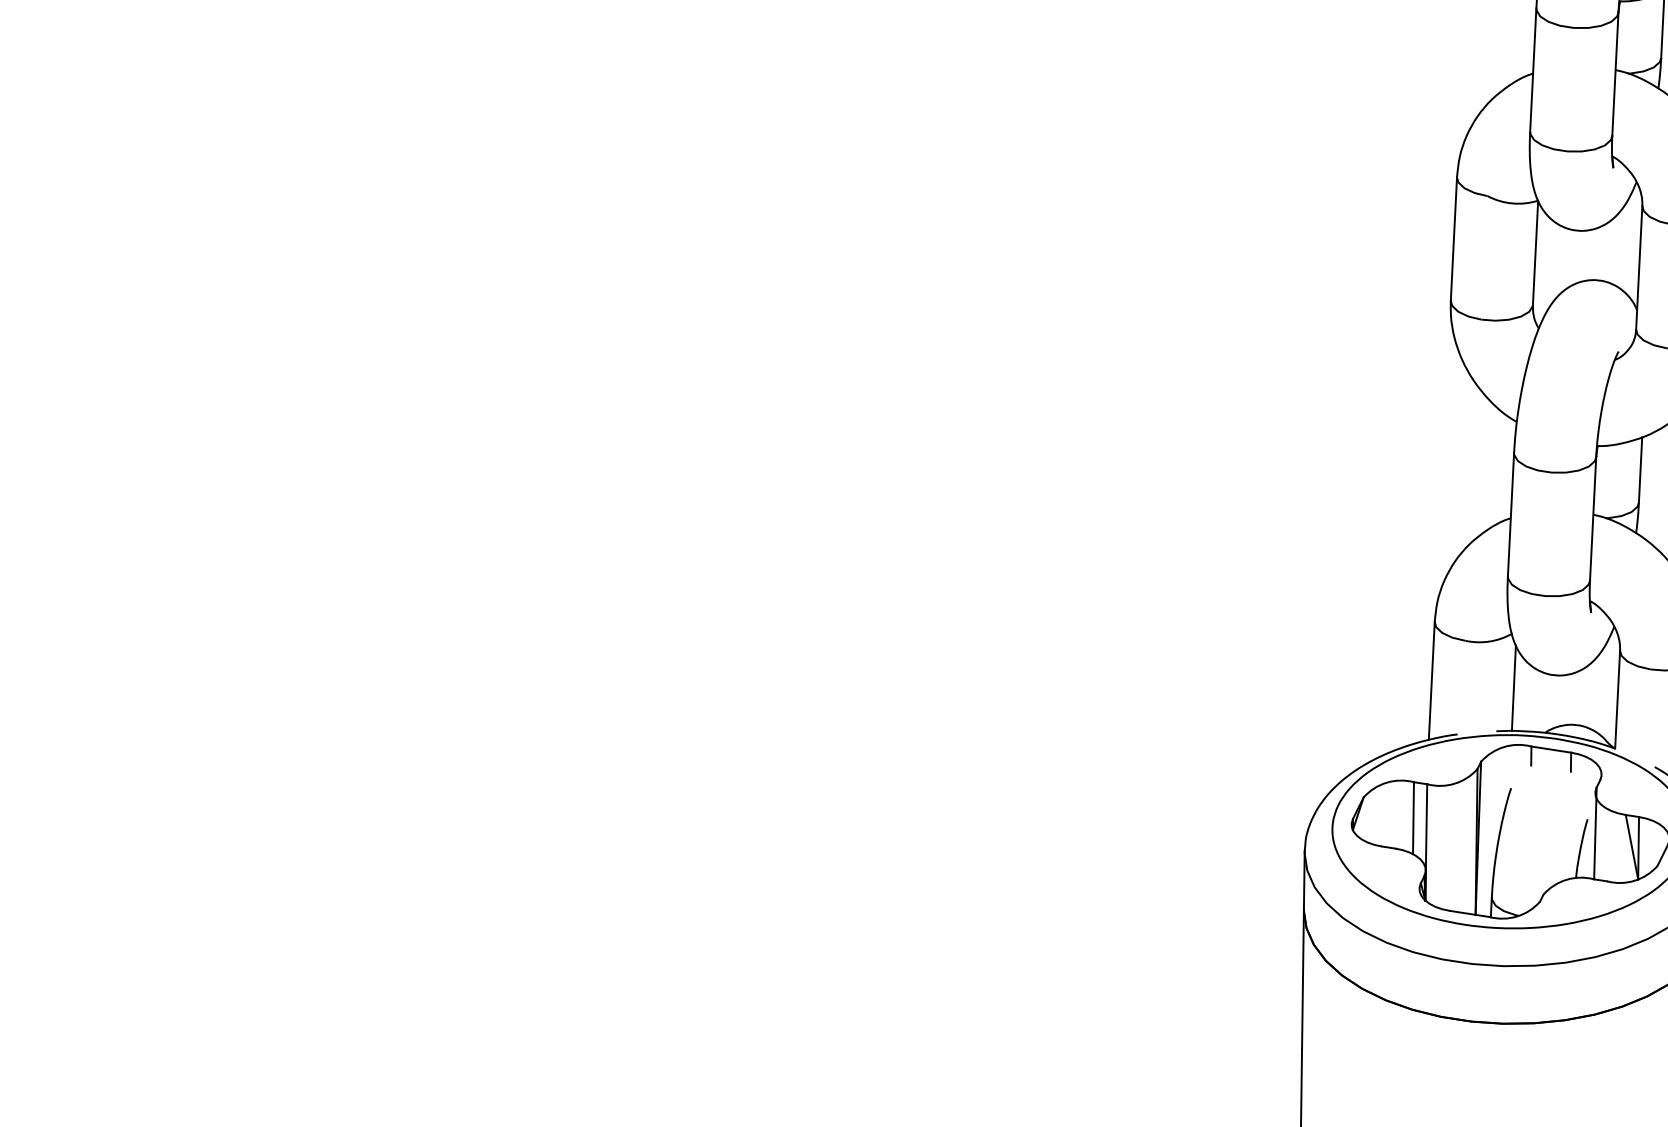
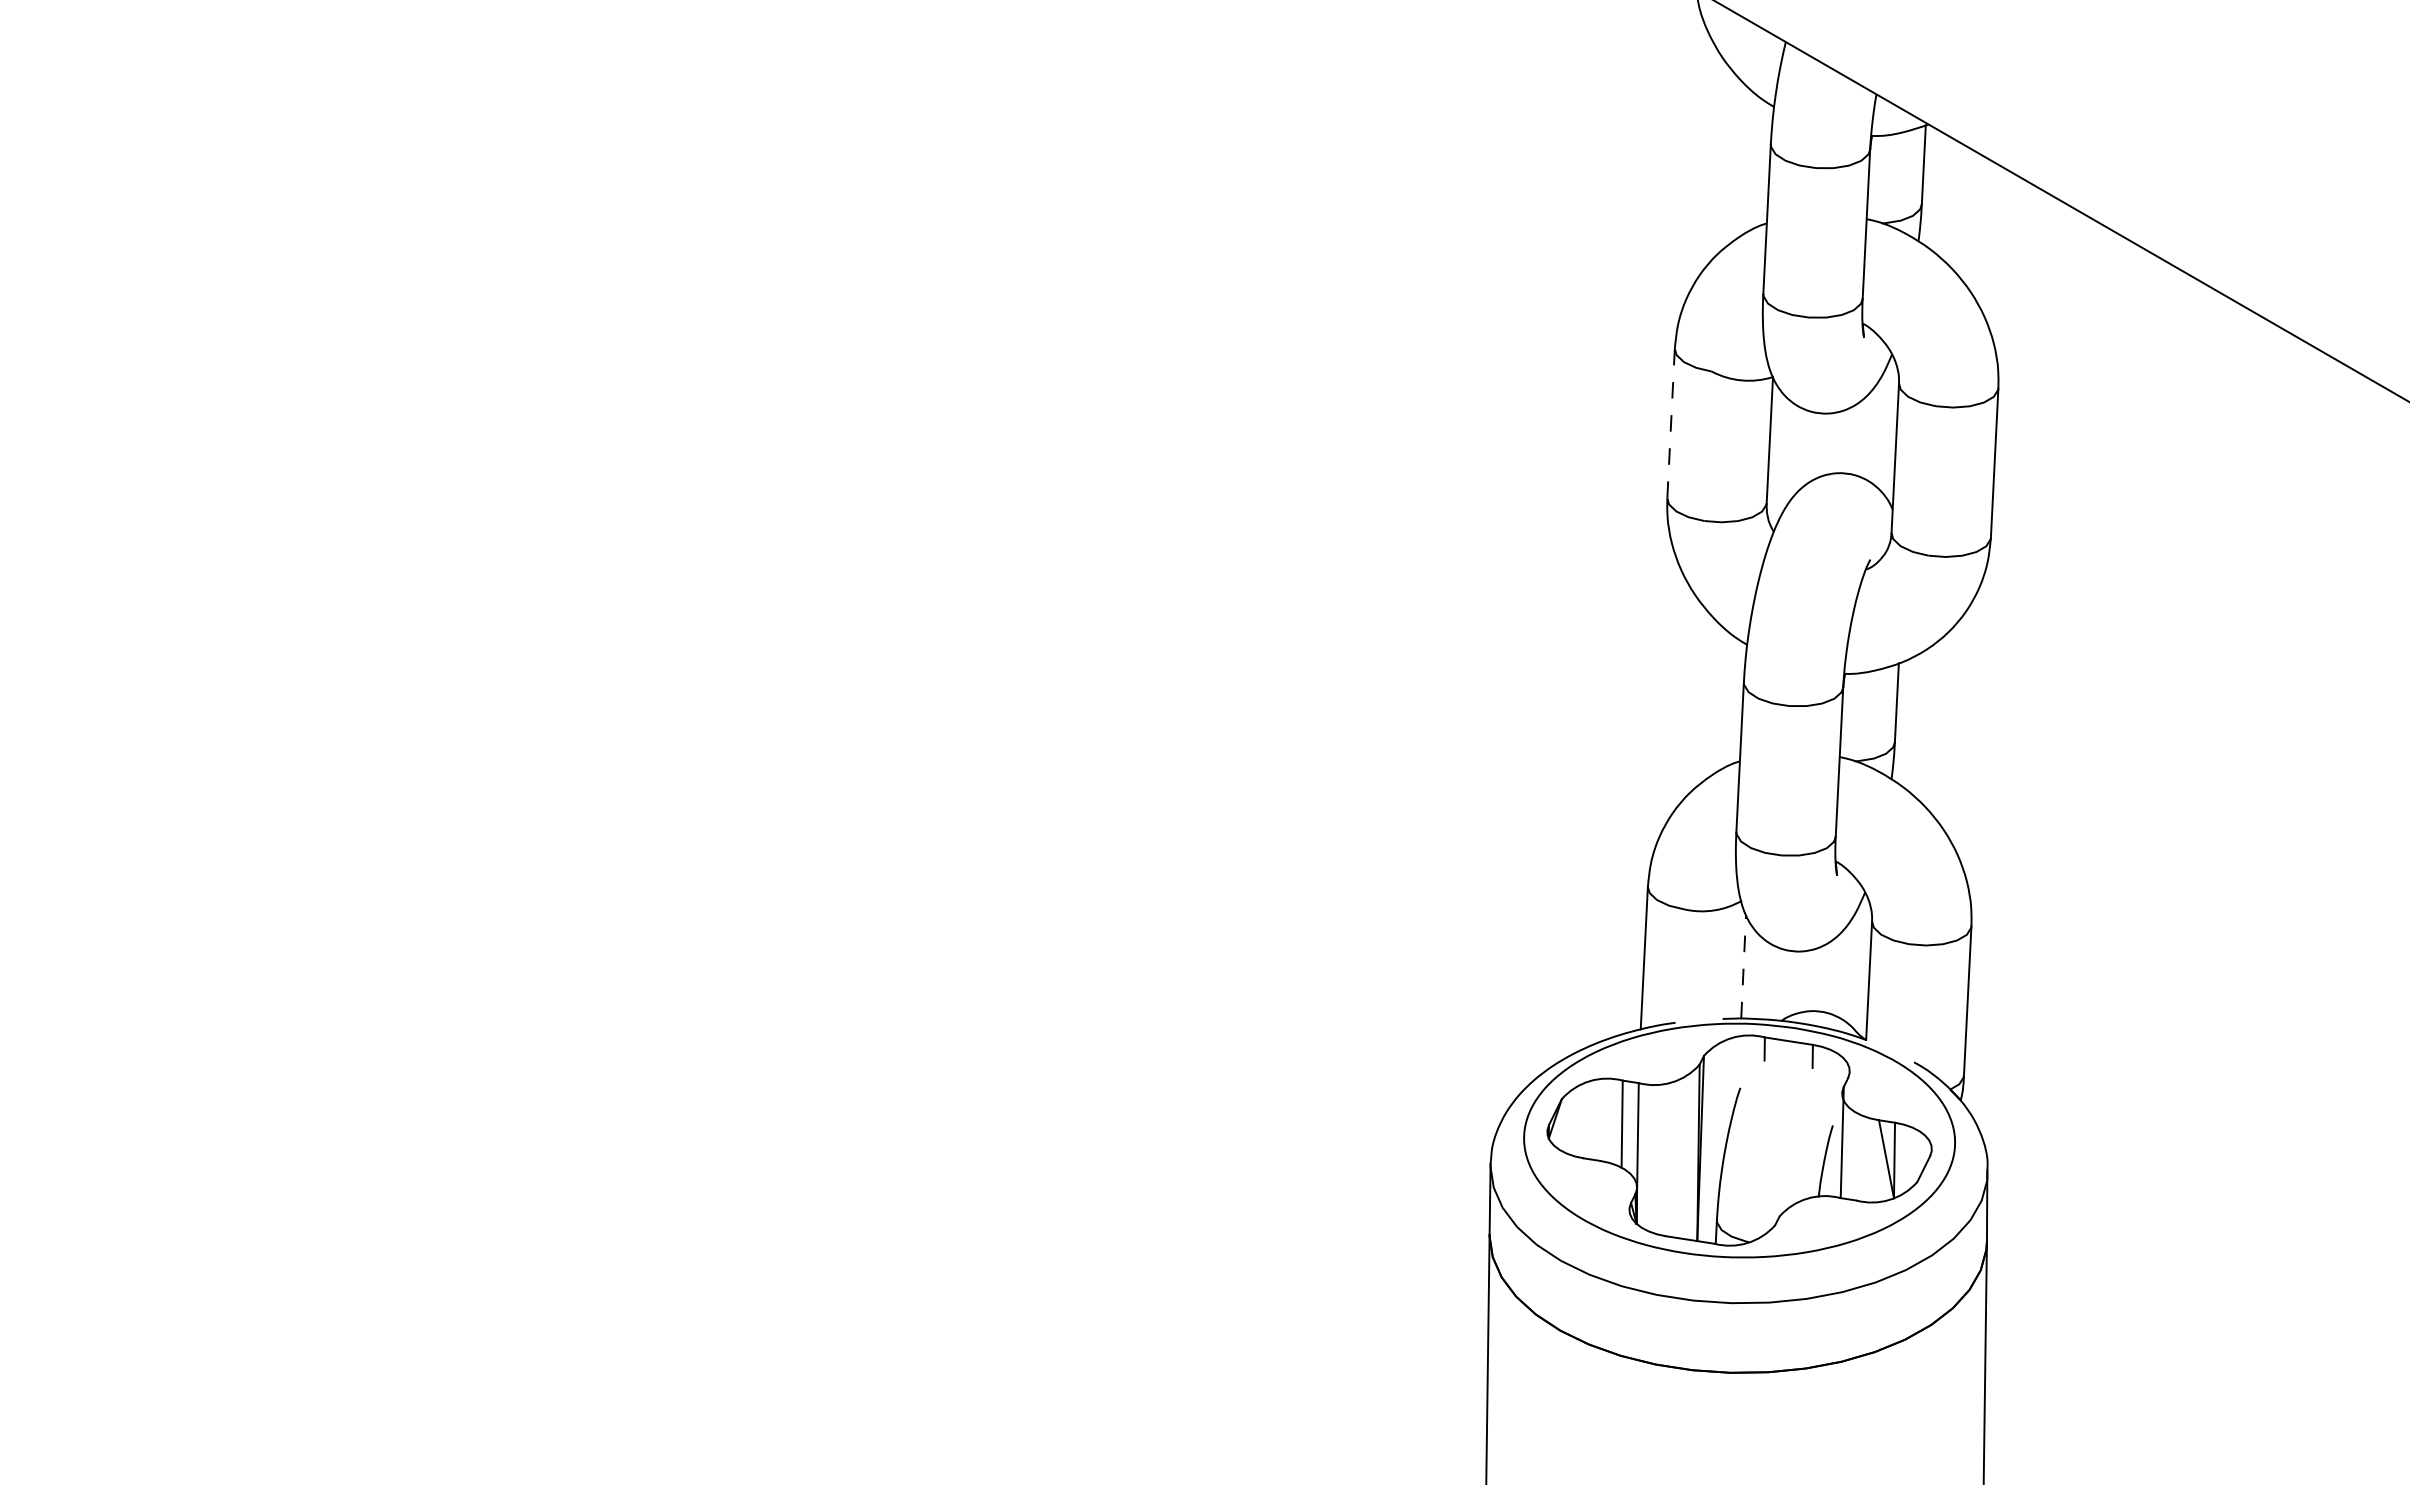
line: (1454, 239) -> (1671, 423), solid -> dashed
line: (1513, 687) -> (1743, 966), solid -> dashed

